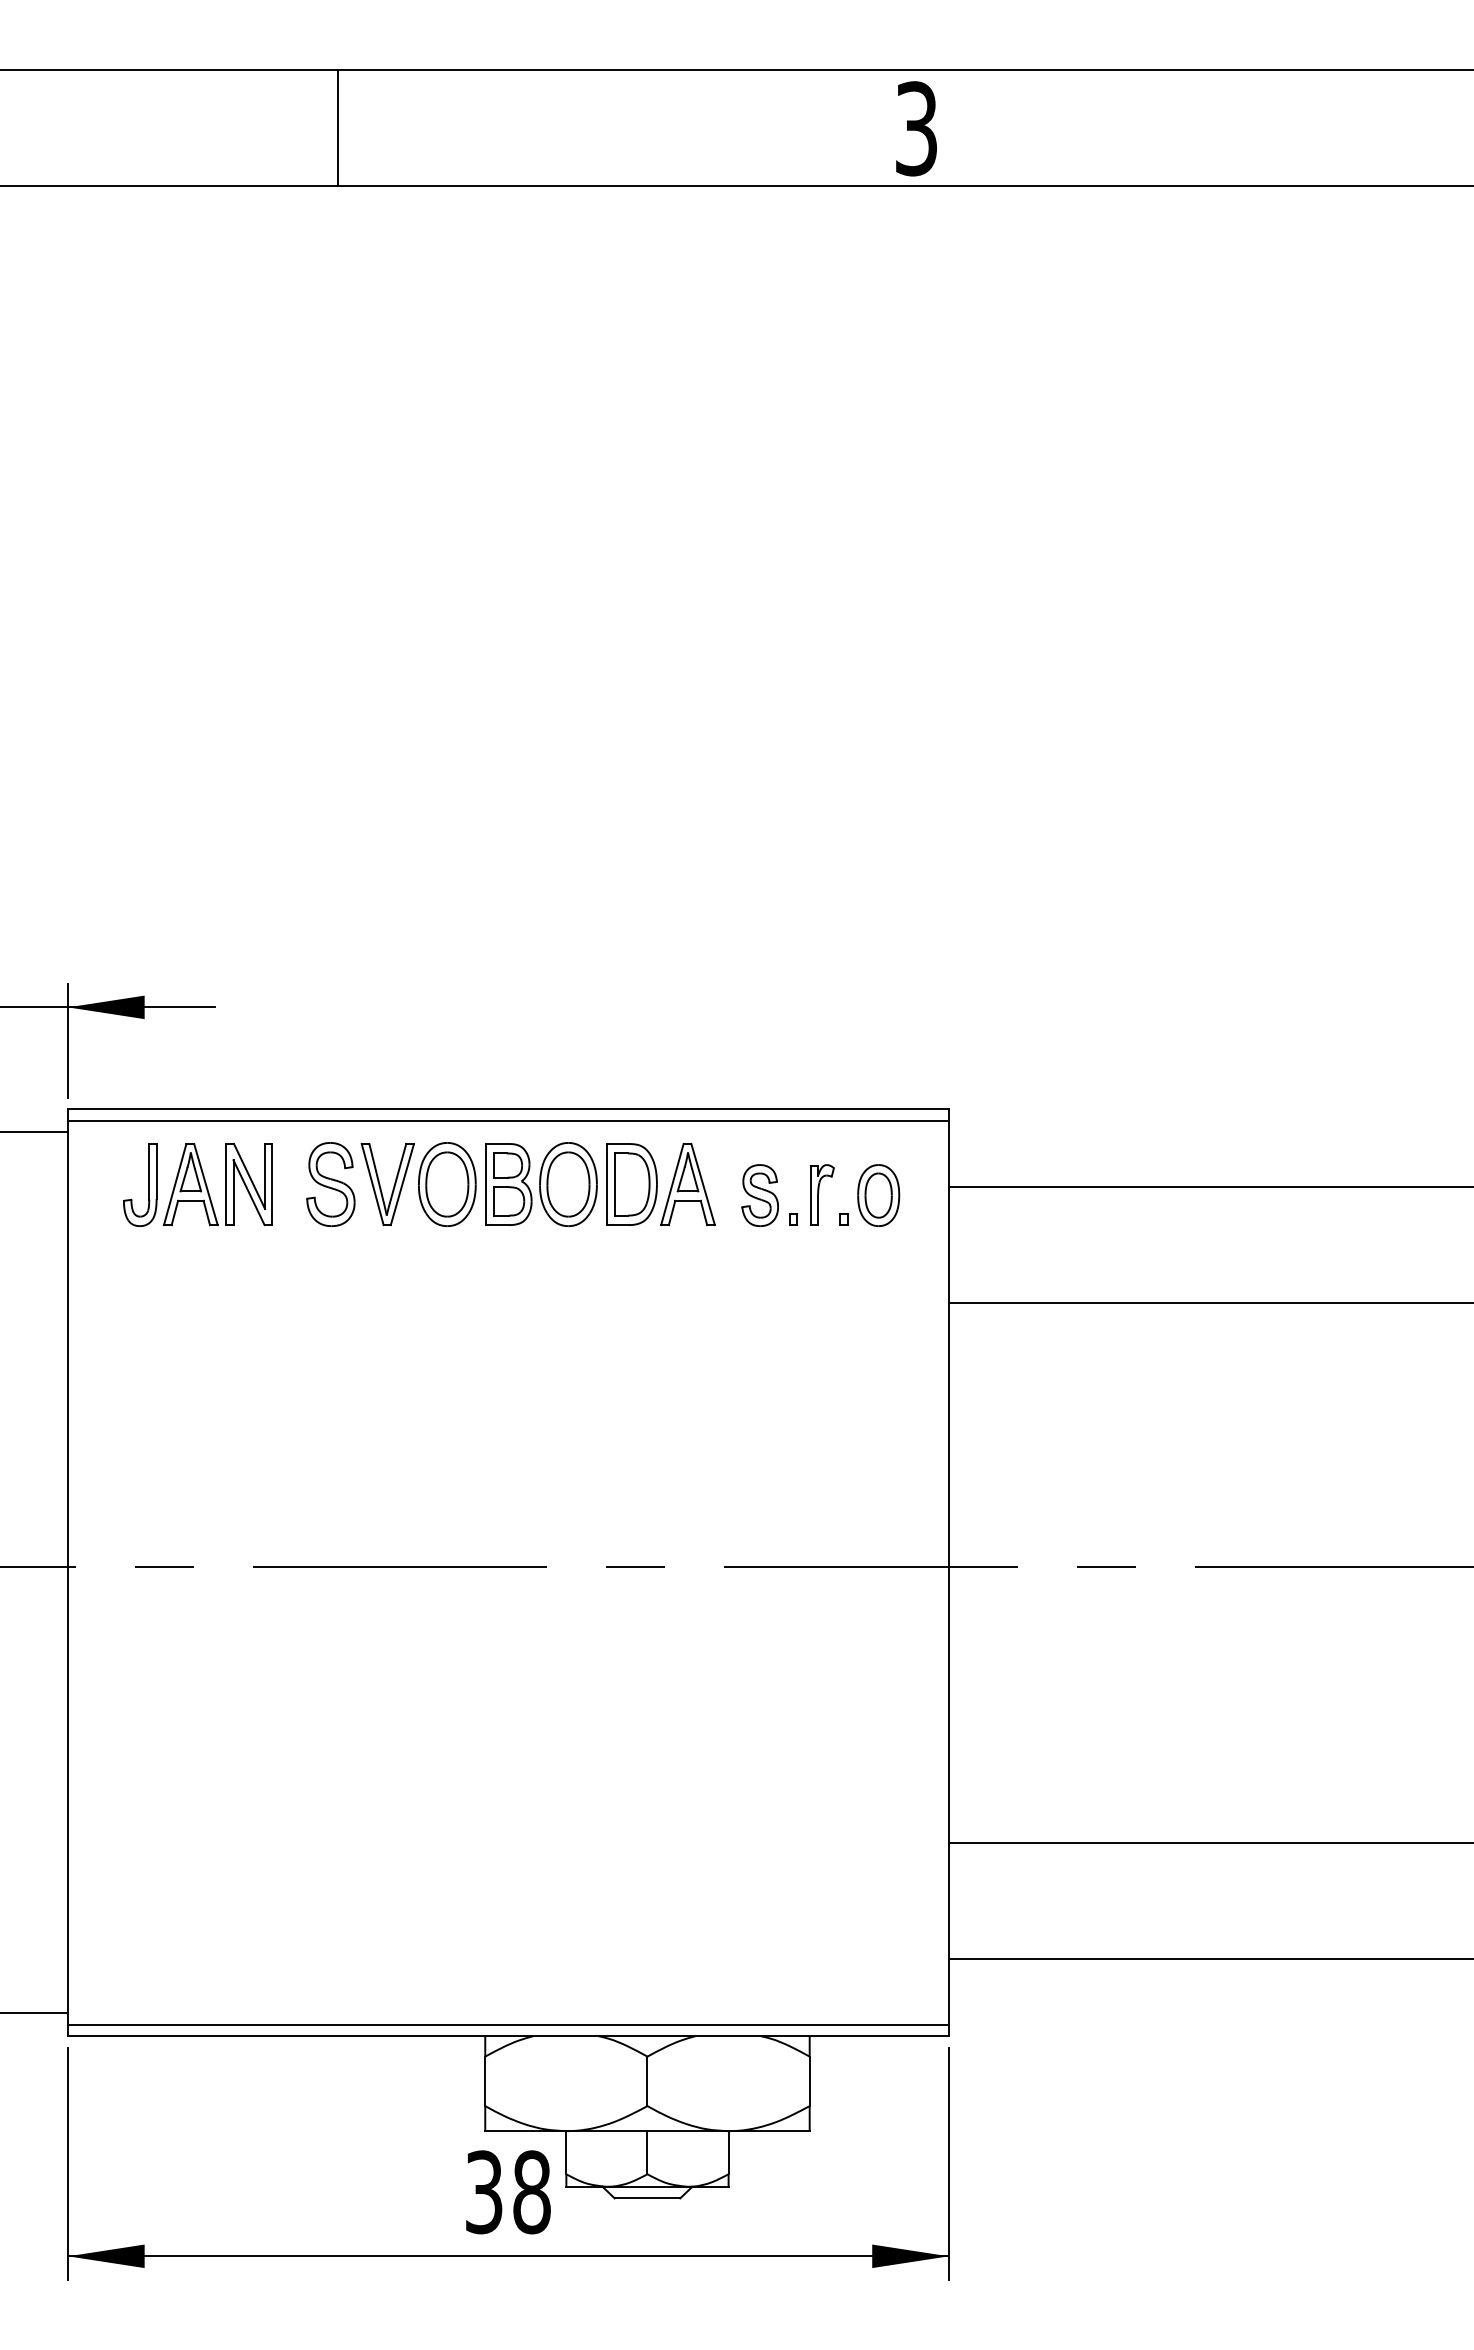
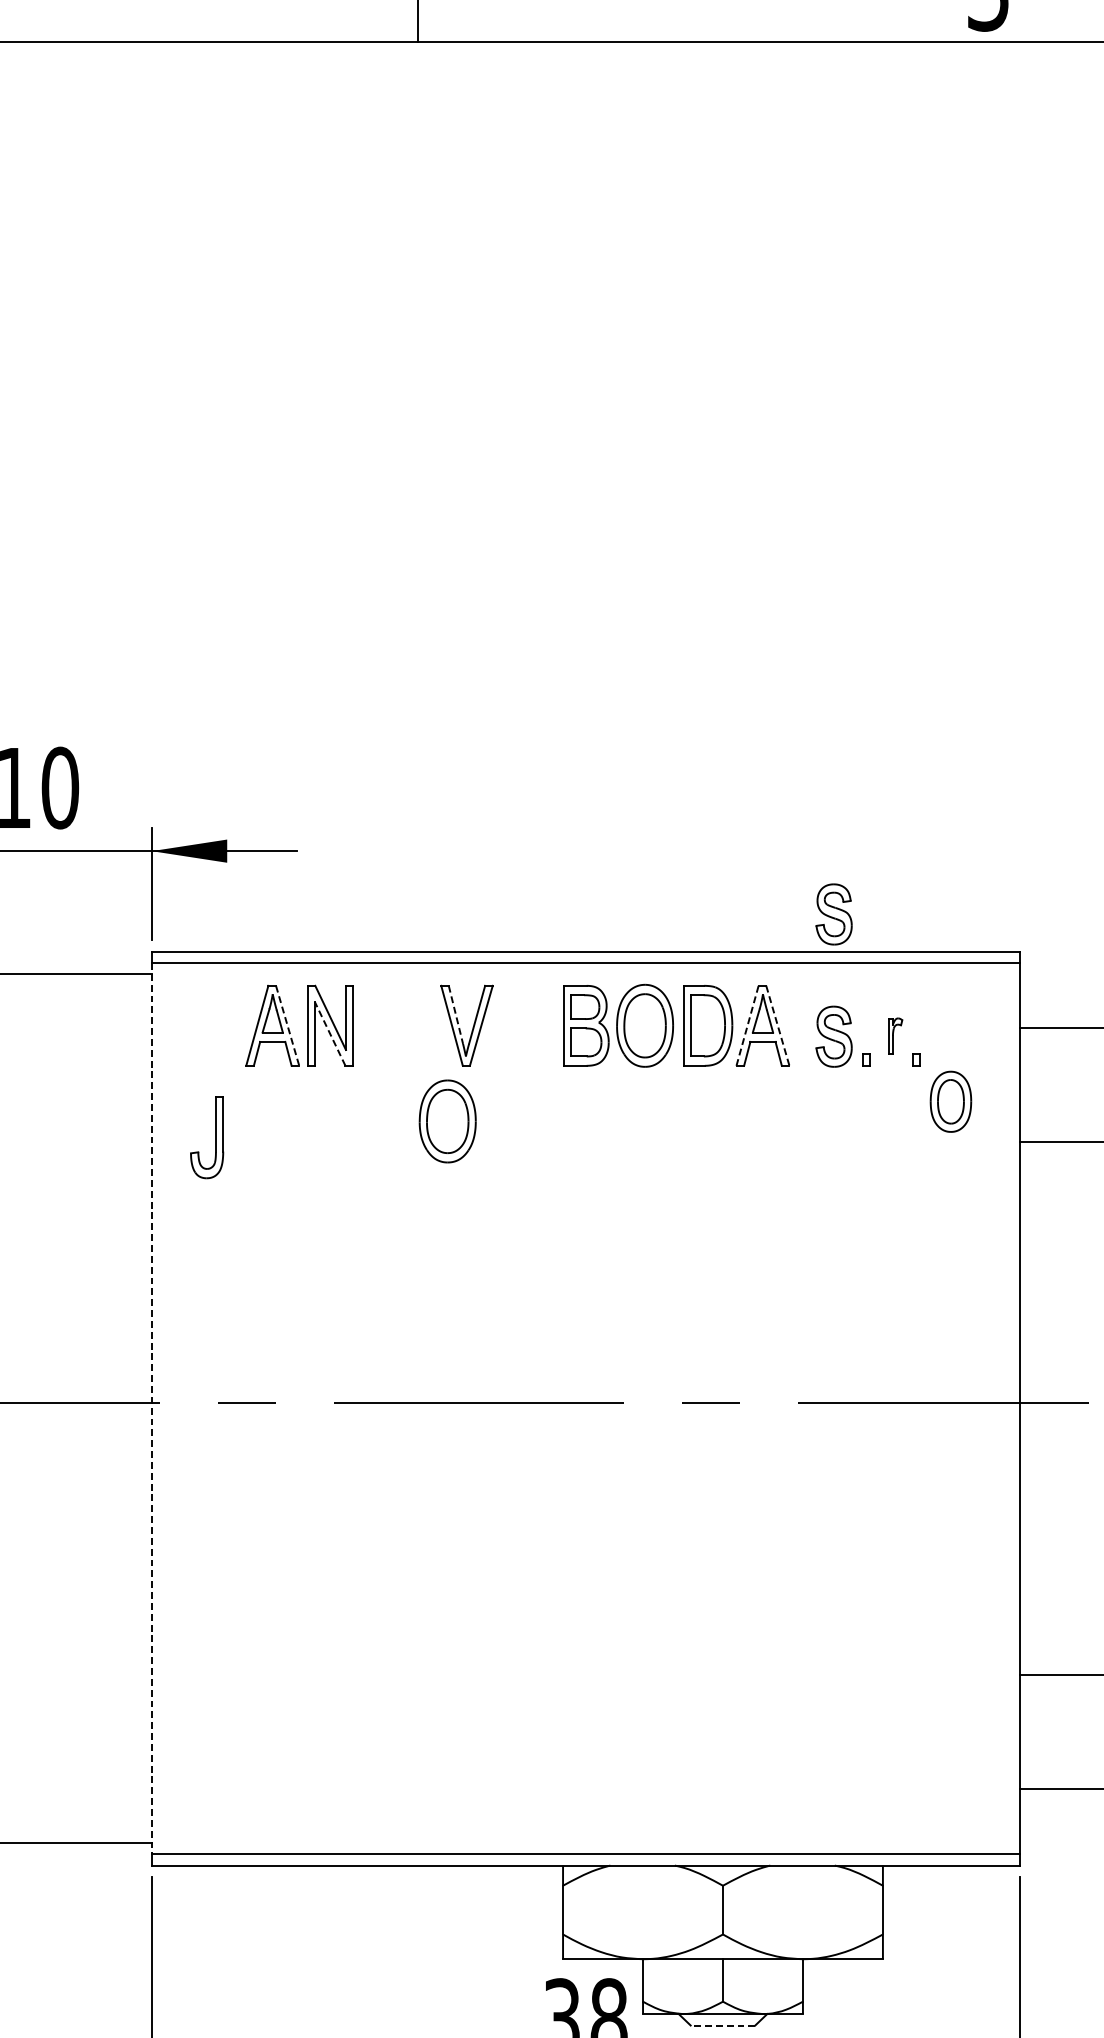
part: (759, 1071) -> (833, 914), added
line: (376, 1173) -> (455, 1014), solid -> dashed
part: (148, 1184) -> (215, 1137), moved
part: (330, 1184) -> (410, 1025), removed
part: (447, 1184) -> (447, 1121), moved
line: (672, 1184) -> (747, 1025), solid -> dashed
line: (206, 1185) -> (288, 1026), solid -> dashed
line: (703, 1185) -> (778, 1026), solid -> dashed
line: (249, 1192) -> (330, 1033), solid -> dashed
part: (822, 1194) -> (895, 1035), size x0.6
part: (878, 1195) -> (950, 1101), moved
line: (68, 1572) -> (152, 1408), solid -> dashed
line: (647, 2198) -> (723, 2025), solid -> dashed

